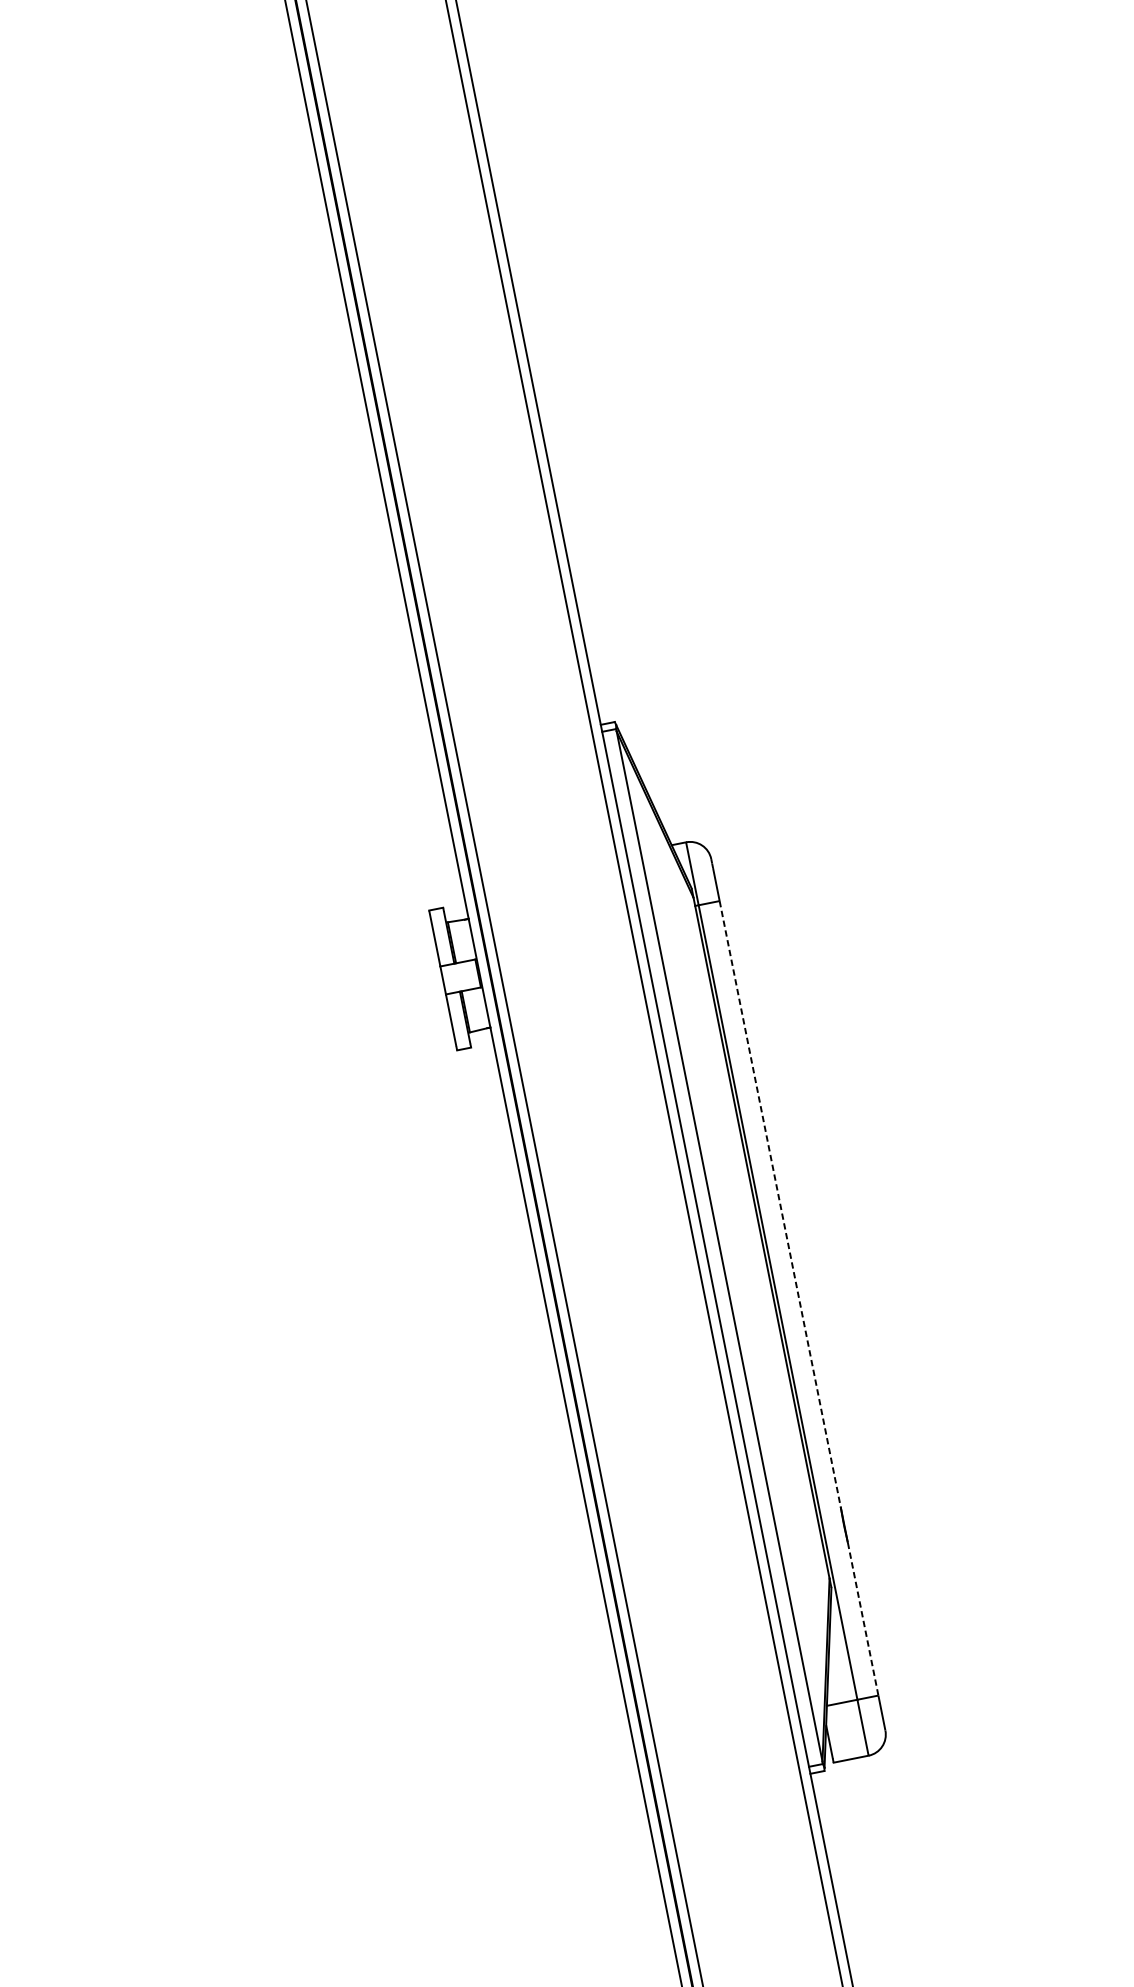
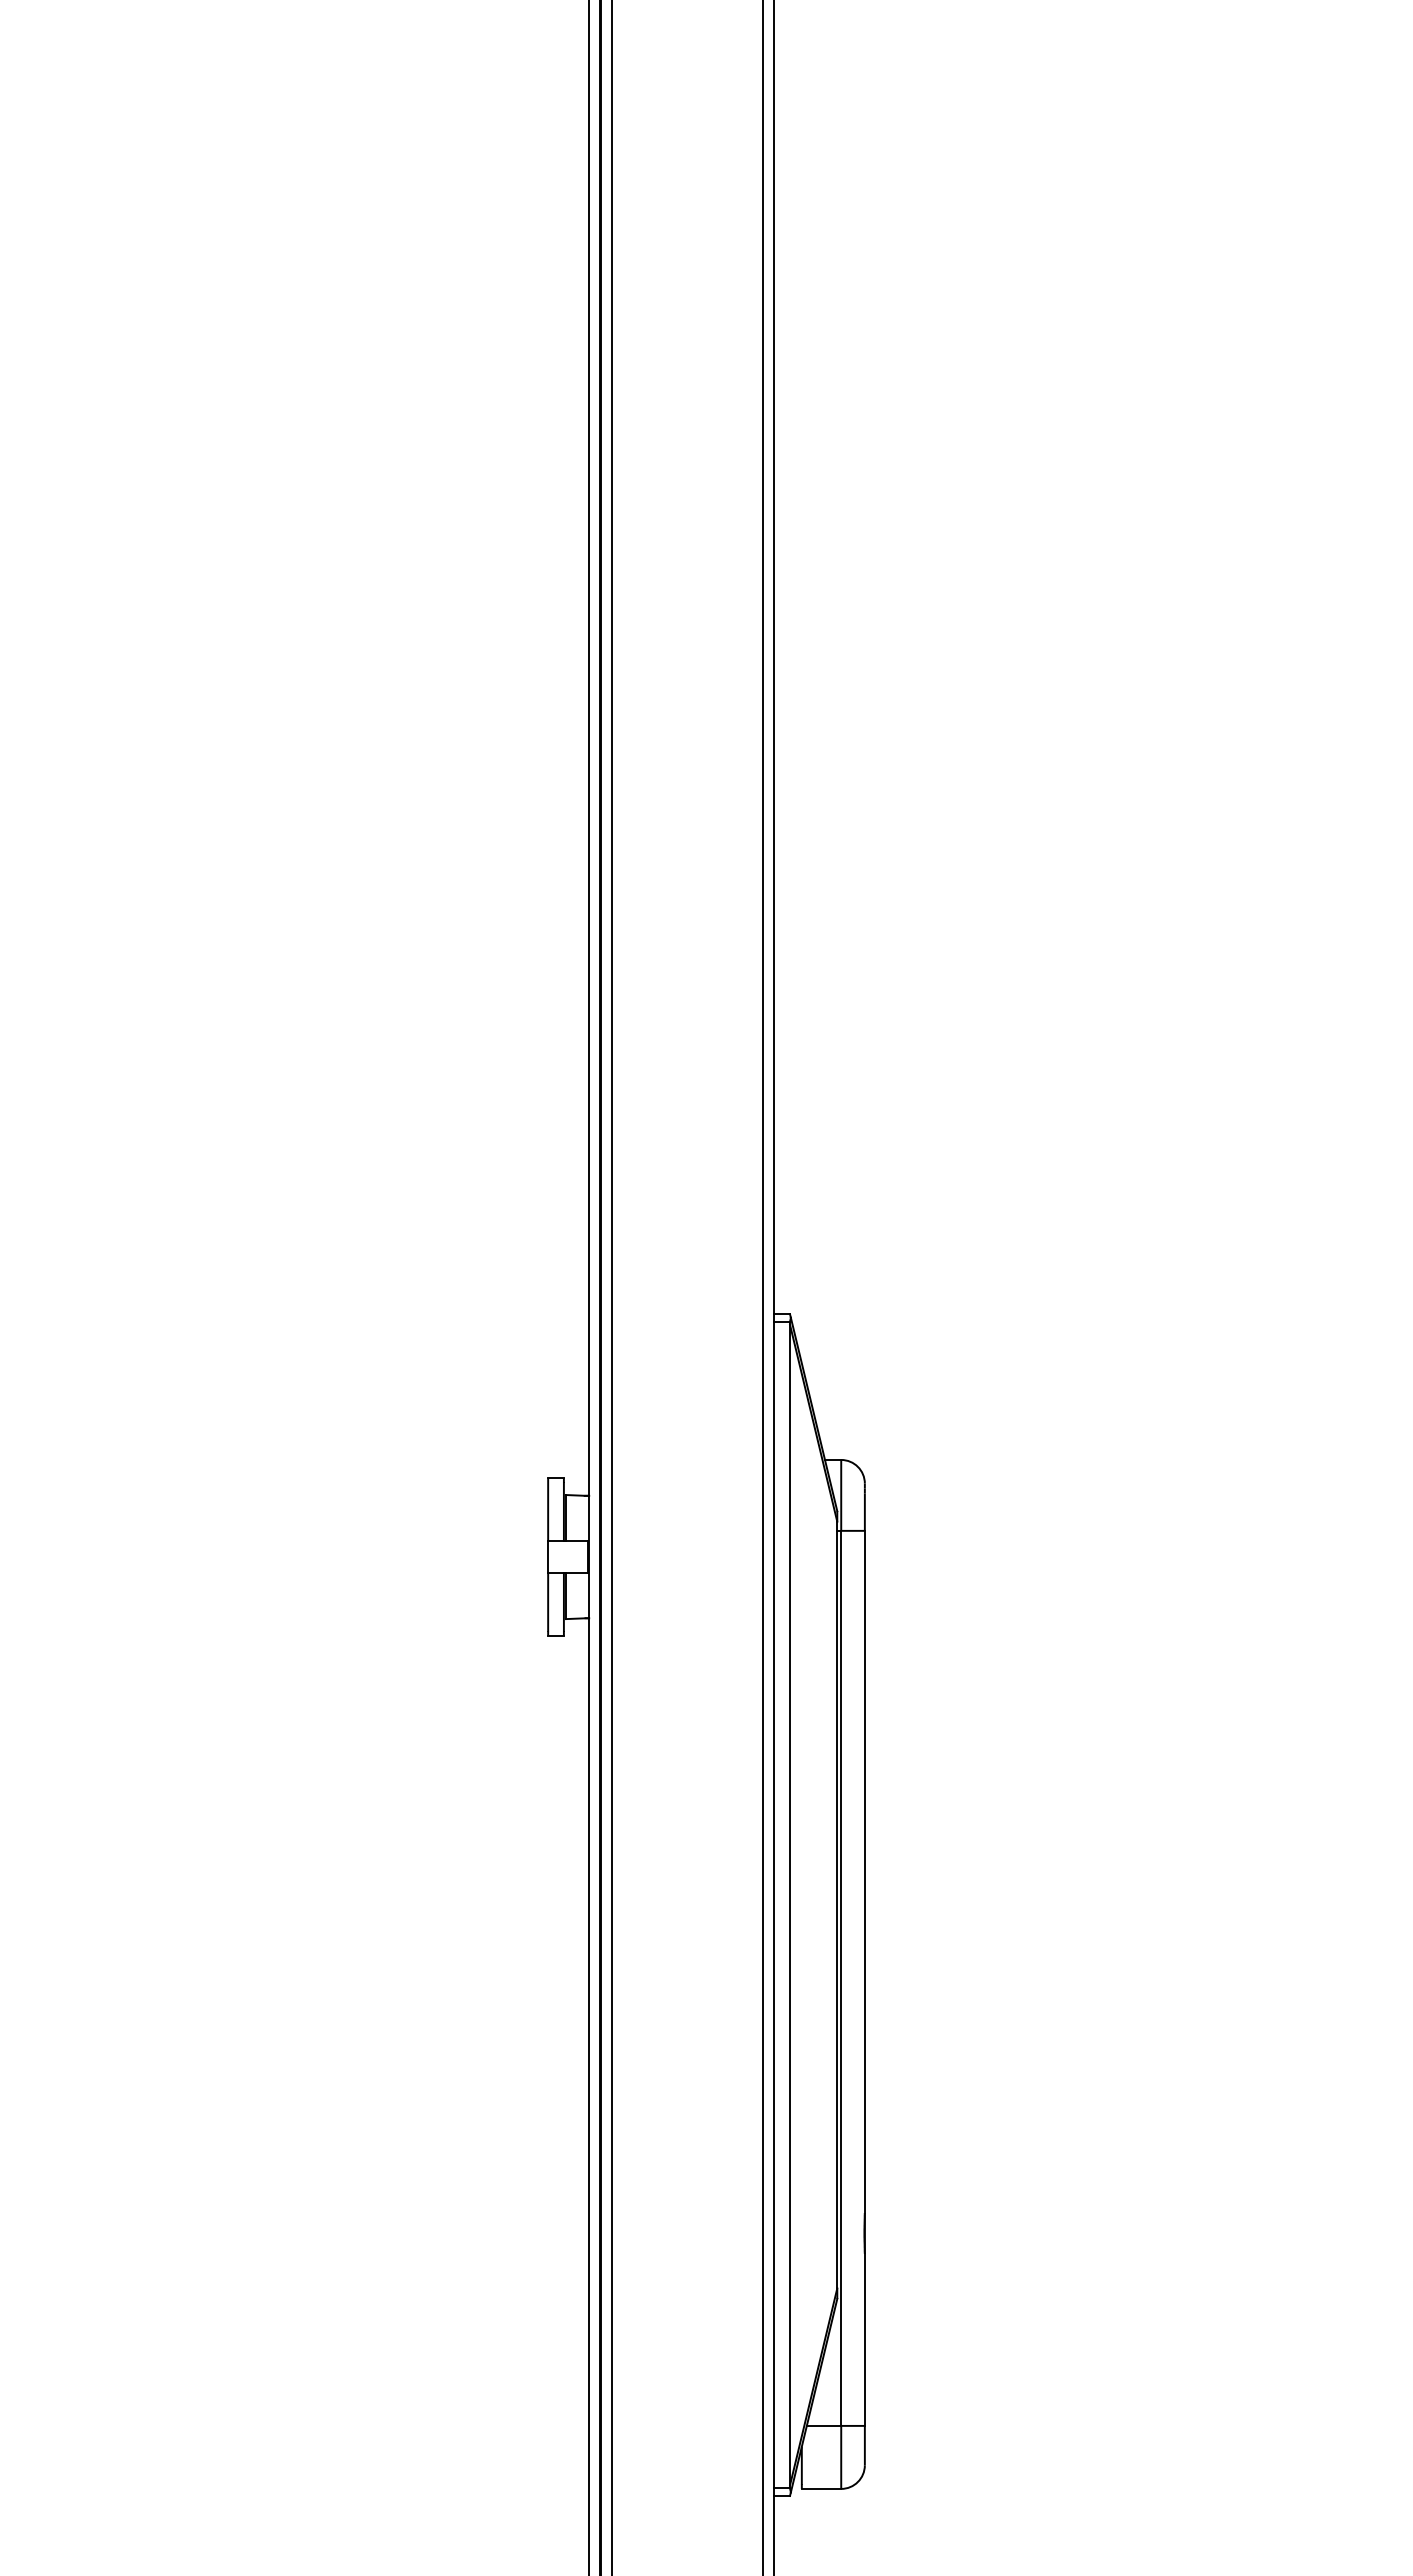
line: (779, 1204) -> (864, 1872), dashed -> solid
line: (862, 1619) -> (864, 2340), dashed -> solid

